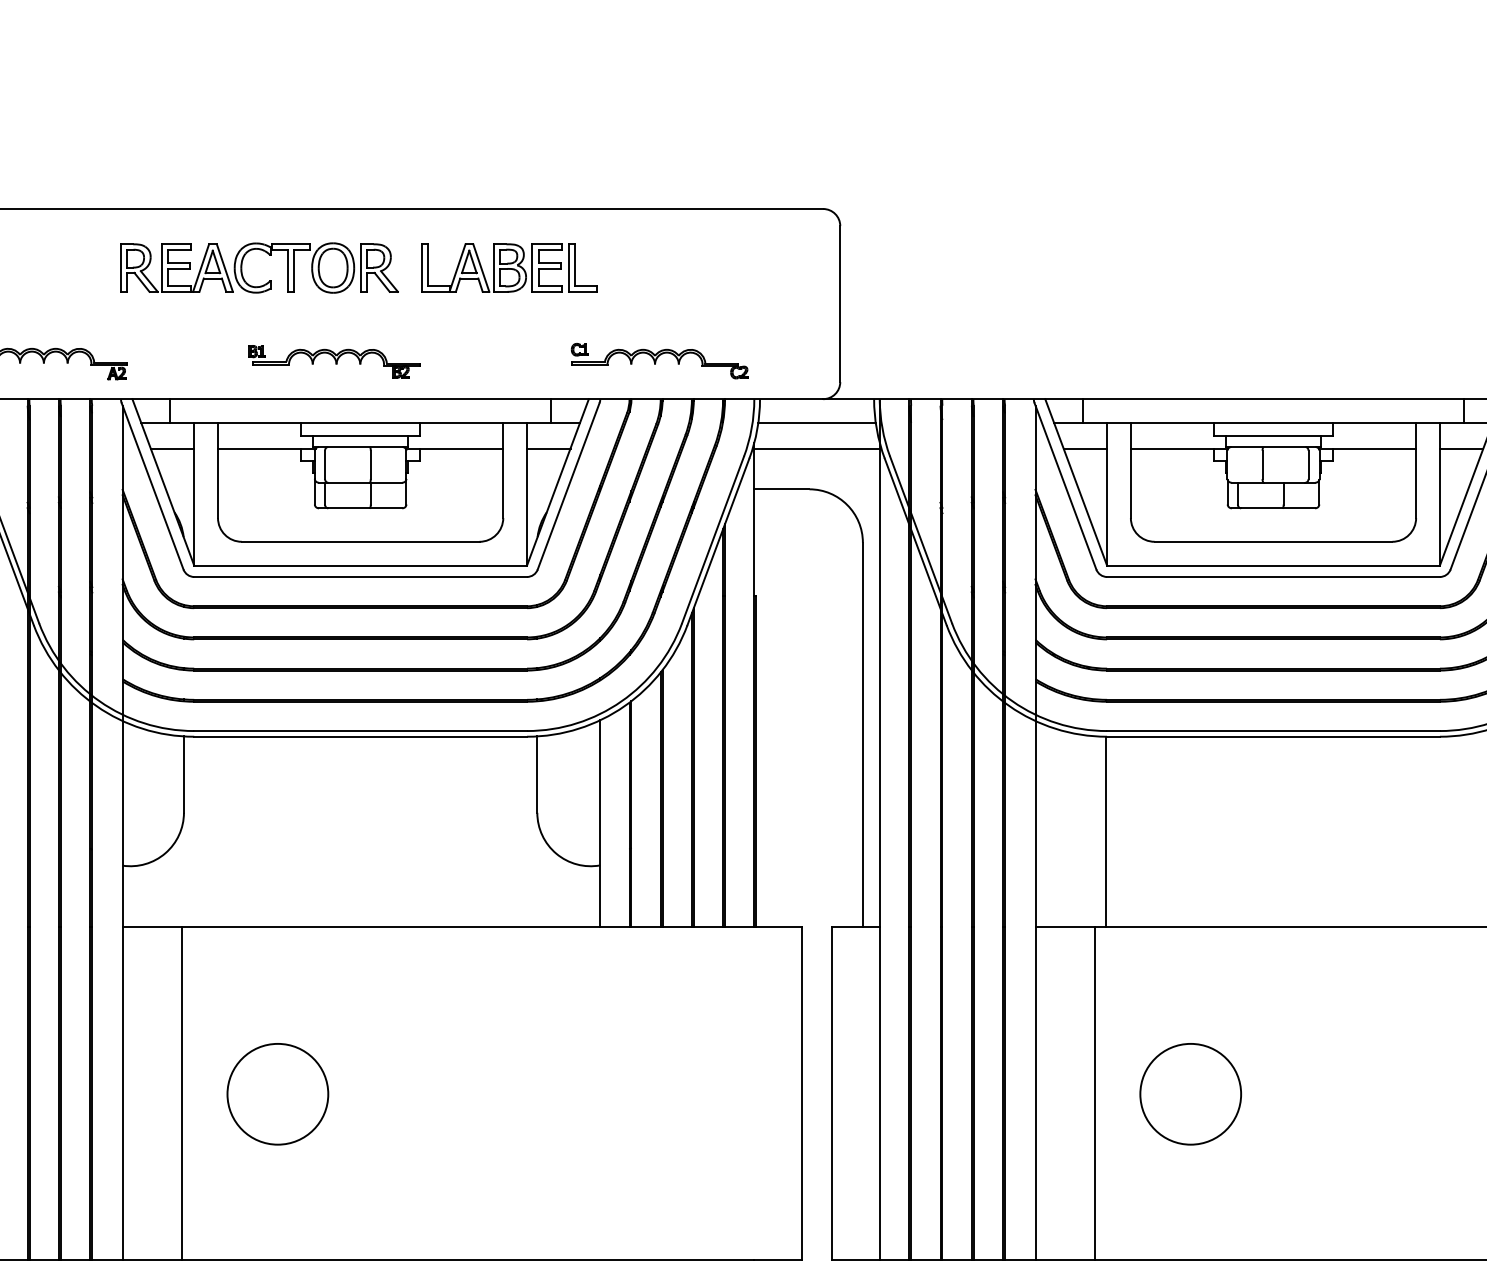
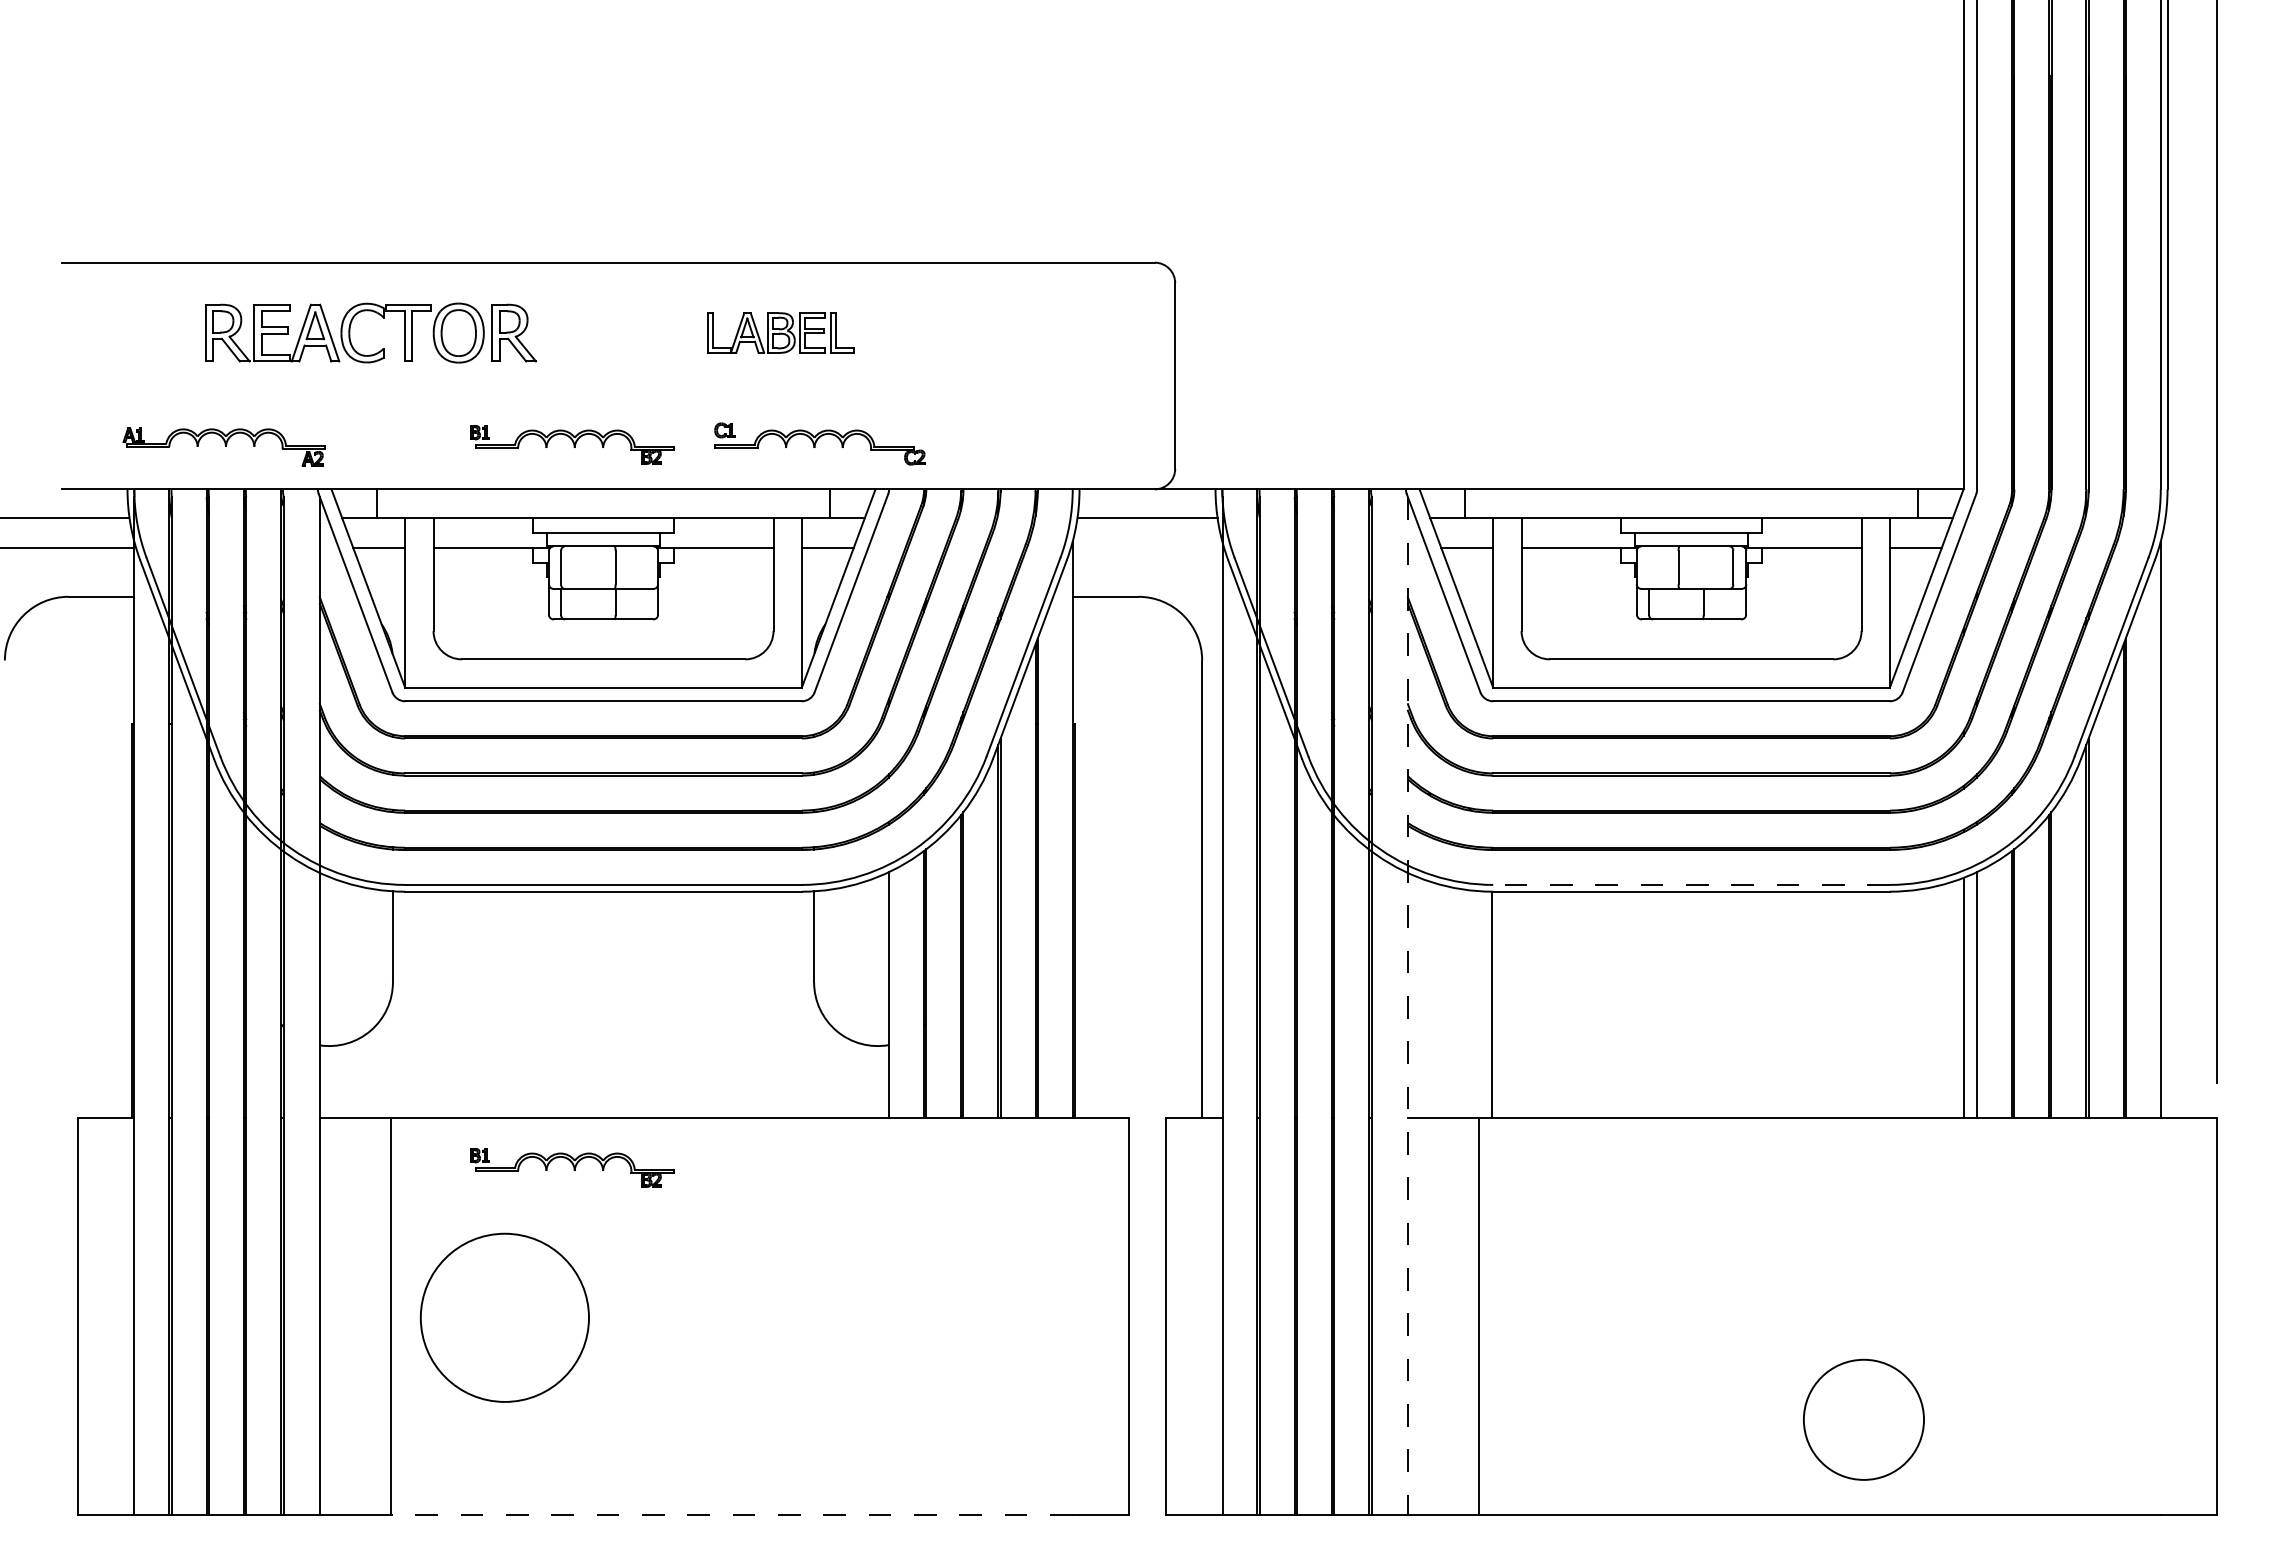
part: (267, 254) -> (380, 316), moved
part: (509, 267) -> (780, 332), size x0.7
part: (659, 360) -> (819, 443), moved
line: (817, 448) -> (1147, 548), removed
line: (1273, 730) -> (1691, 884), solid -> dashed
line: (1035, 833) -> (1407, 1006), solid -> dashed
part: (334, 968) -> (572, 1167), added
circle: (277, 1093) -> (504, 1317), size x1.4
circle: (1190, 1093) -> (1863, 1419), moved
line: (468, 1260) -> (731, 1515), solid -> dashed

